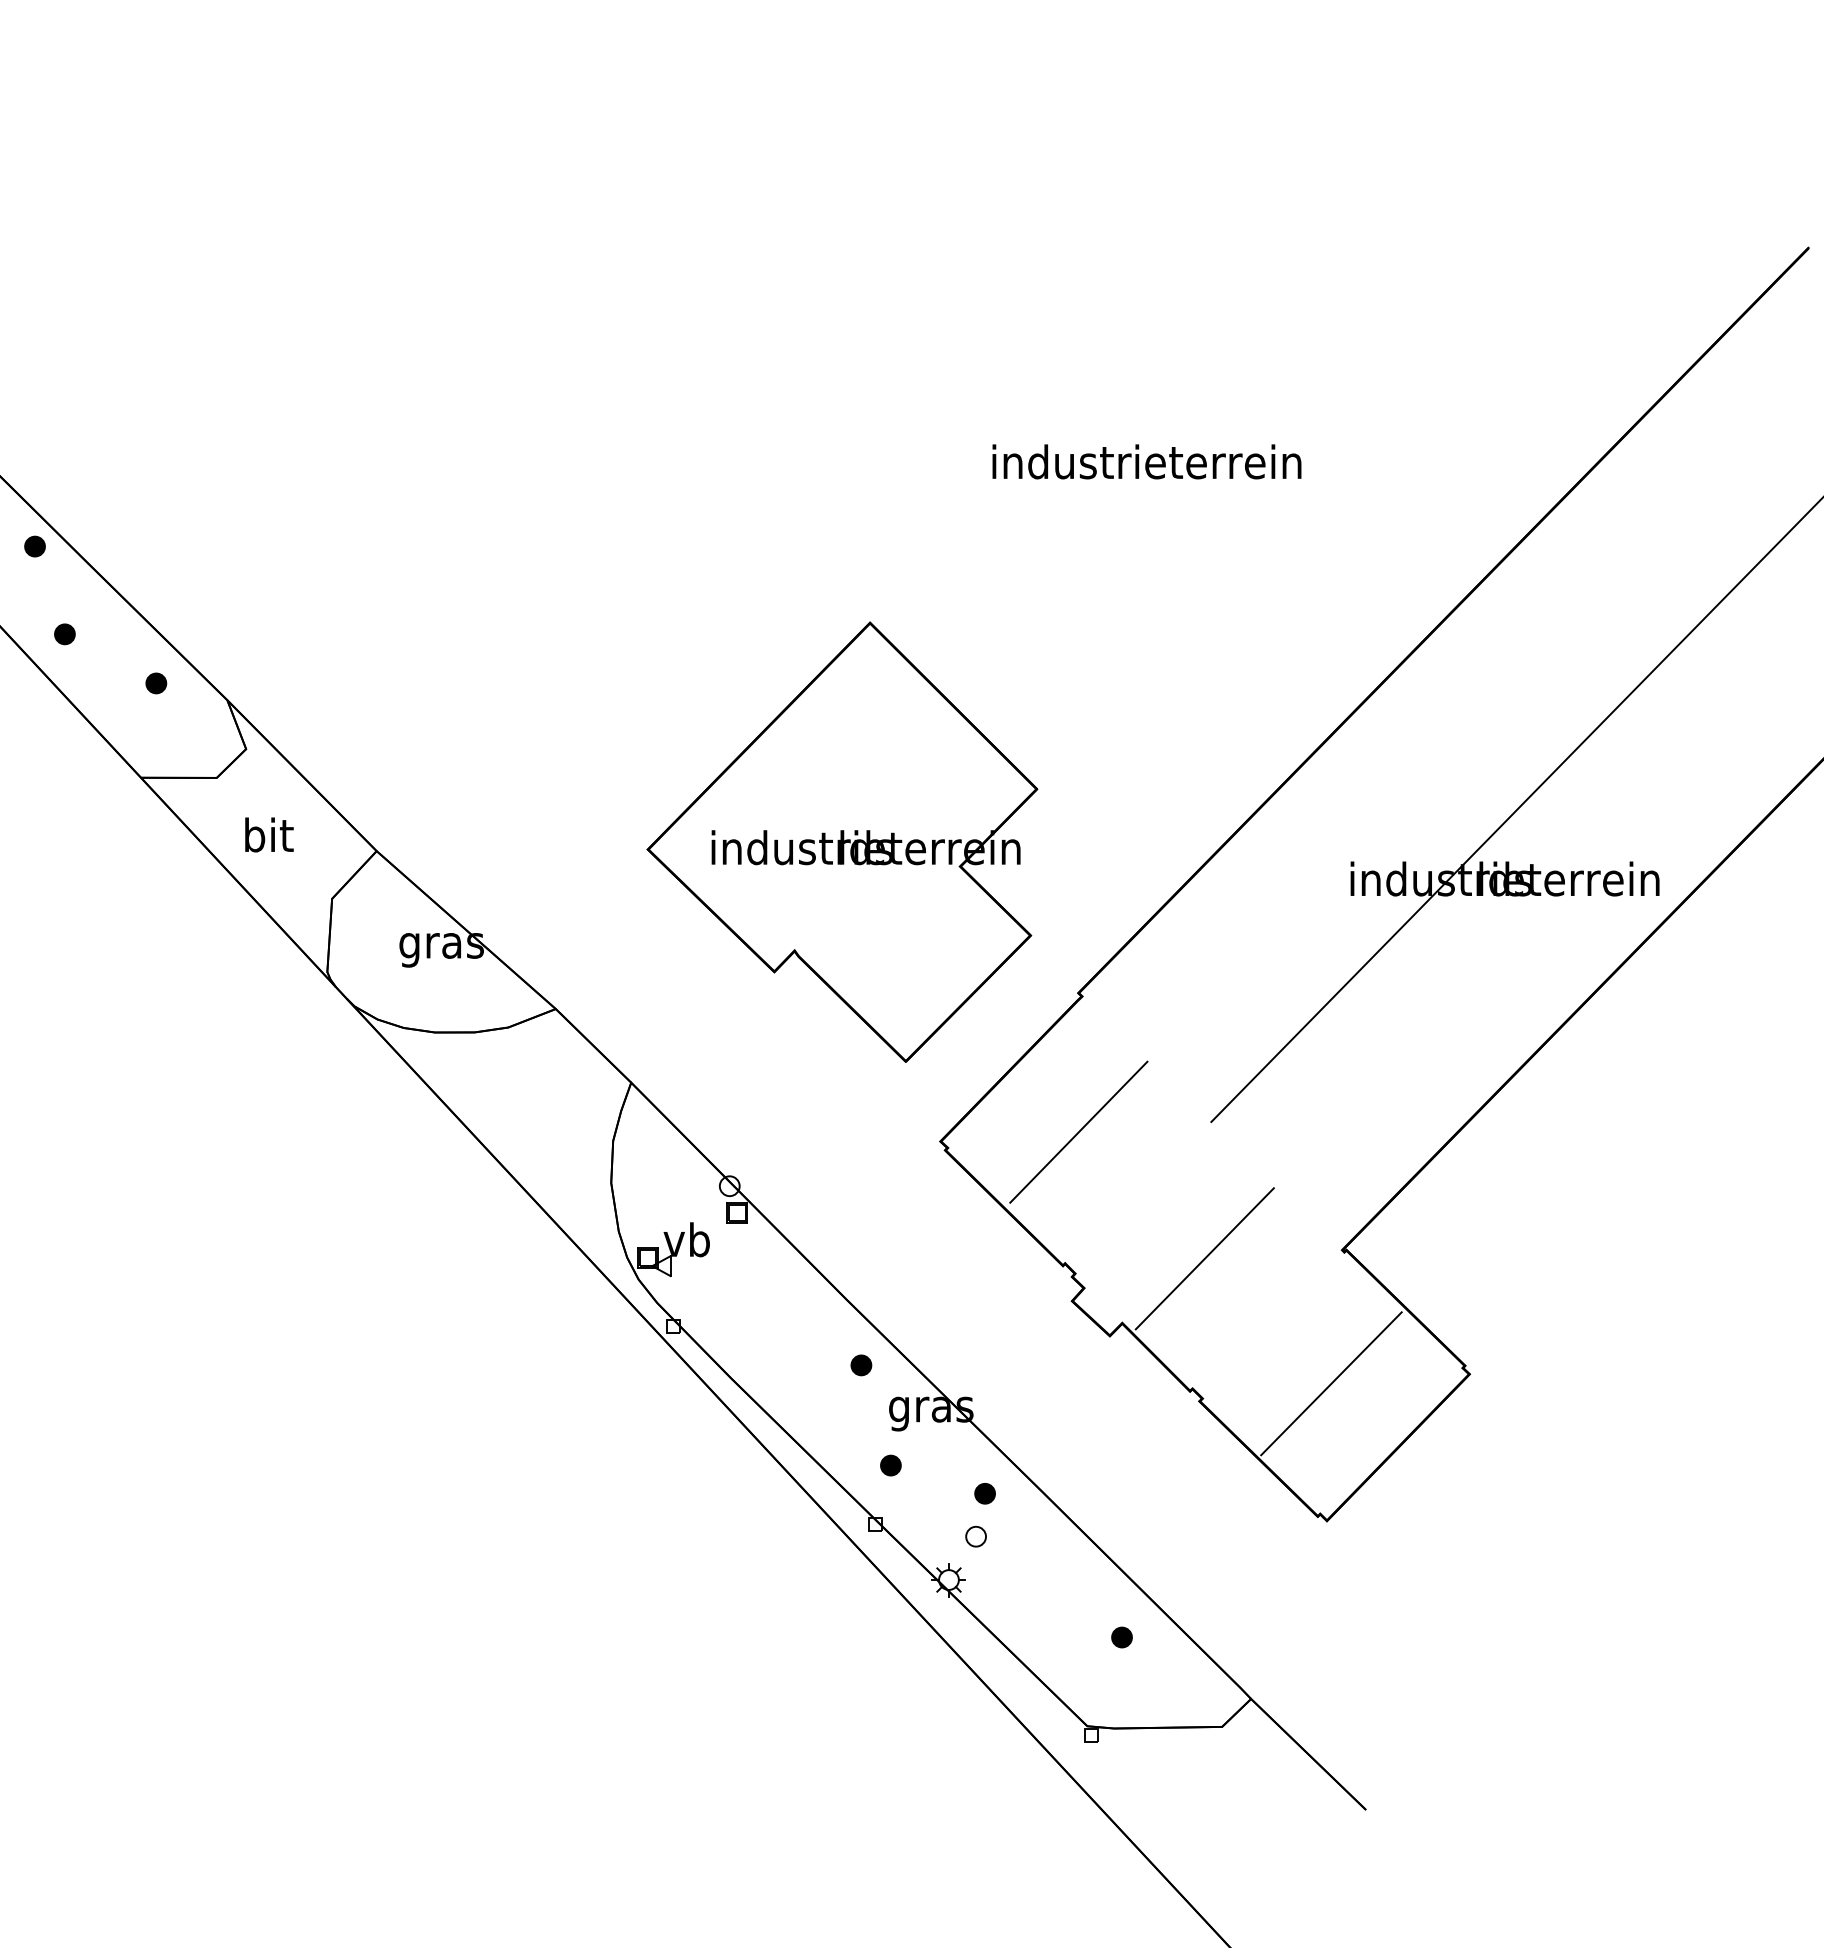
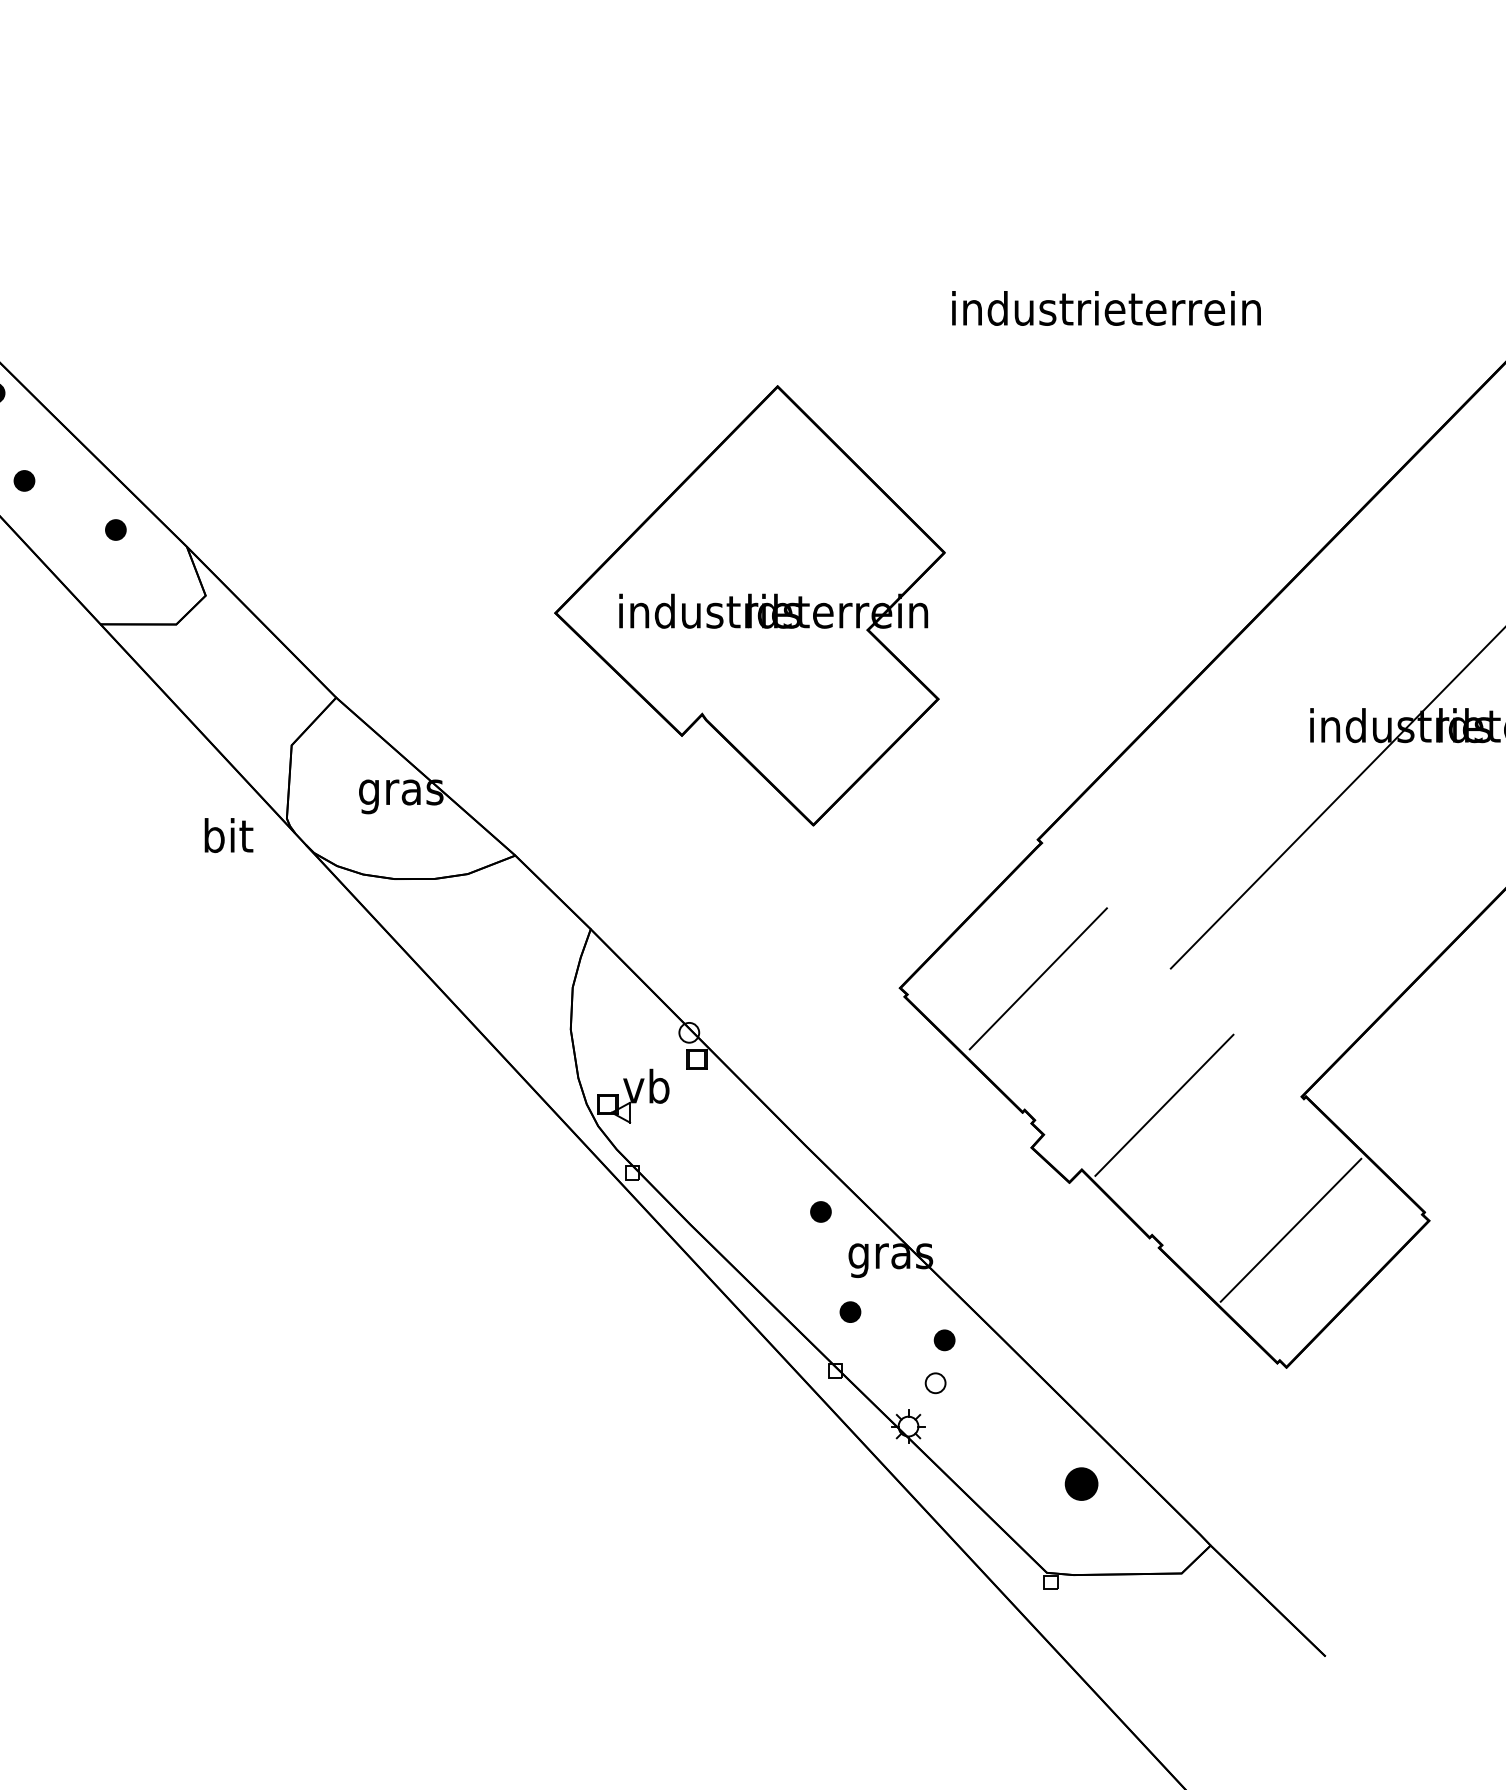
text: (269, 834) -> (229, 835), moved
part: (842, 841) -> (750, 605), moved
part: (1121, 1637) -> (1081, 1484), size x1.6

